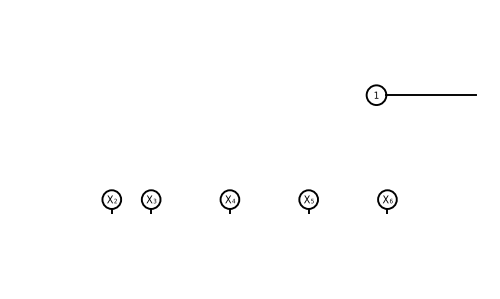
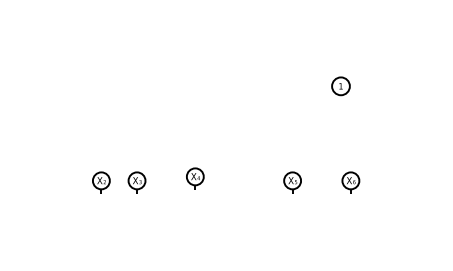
line: (431, 95) -> (390, 86), removed
part: (230, 201) -> (195, 178), moved
part: (308, 201) -> (292, 182), moved

